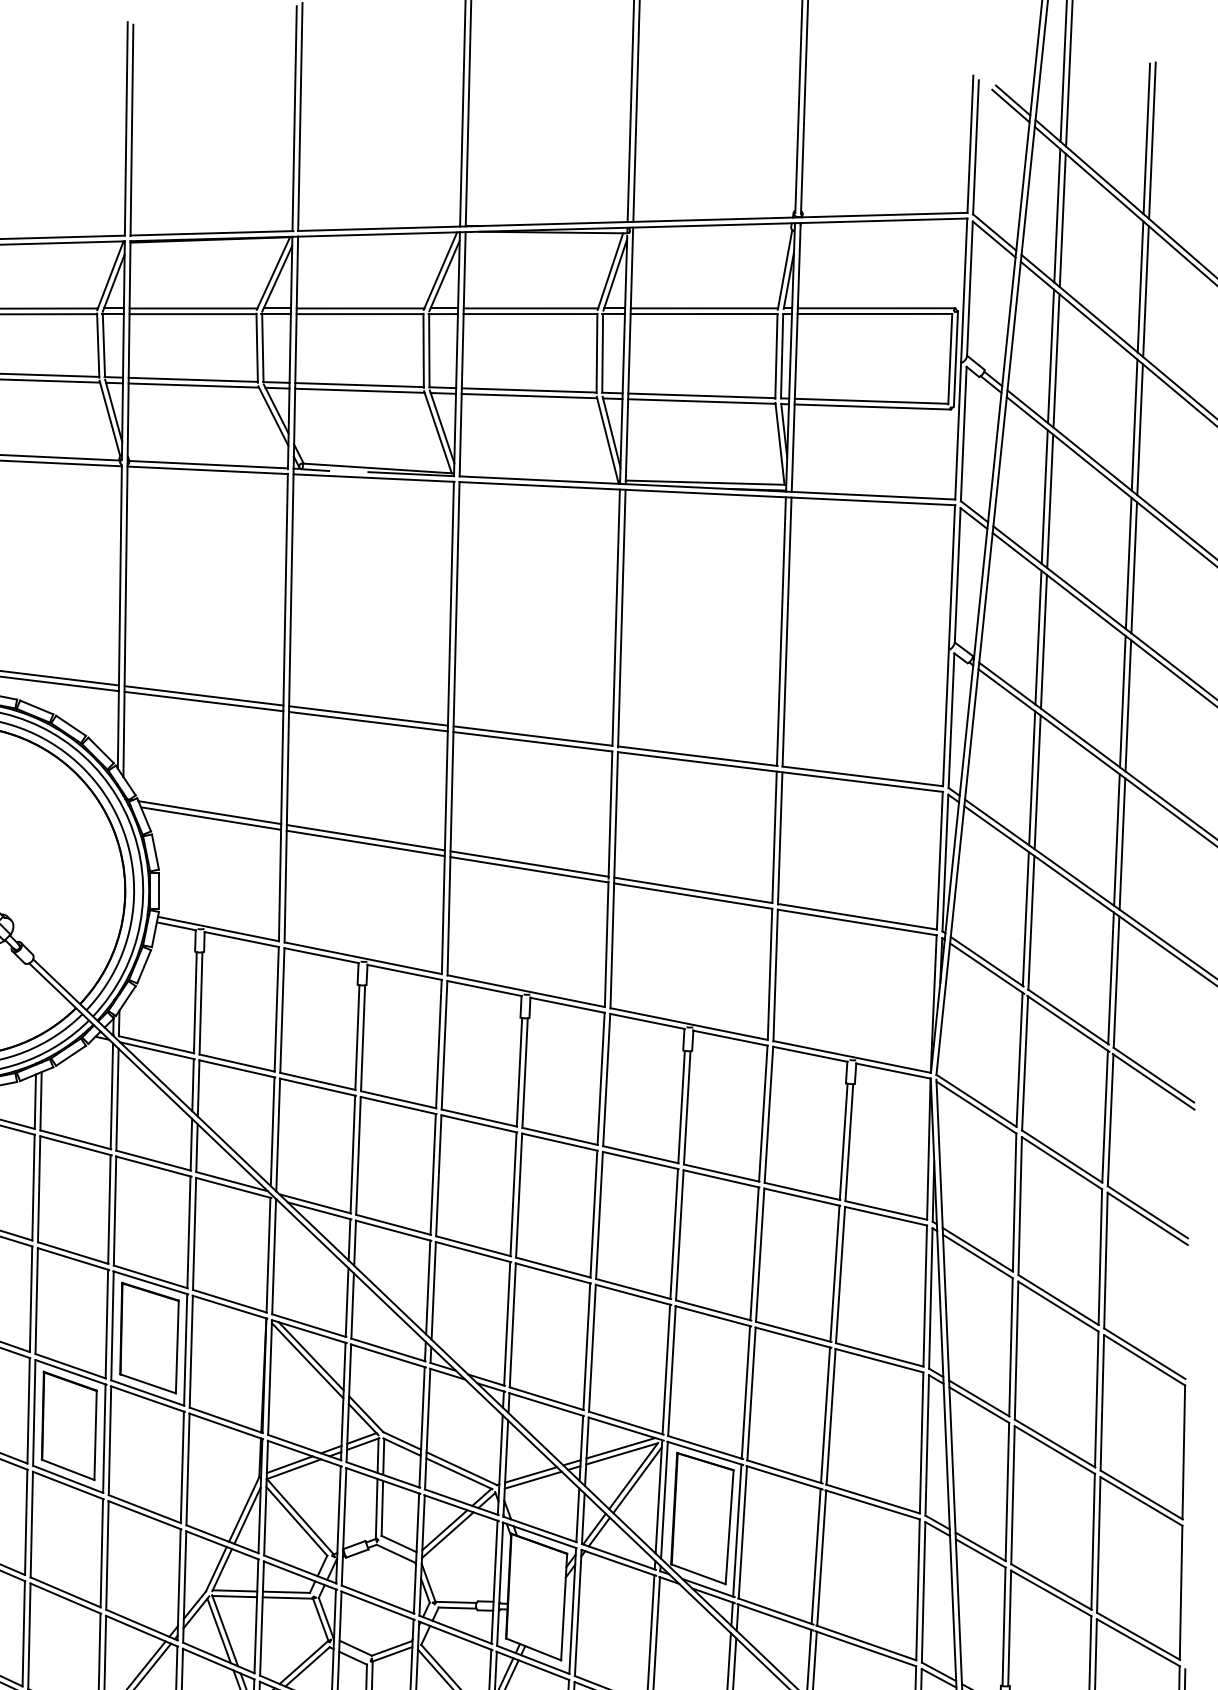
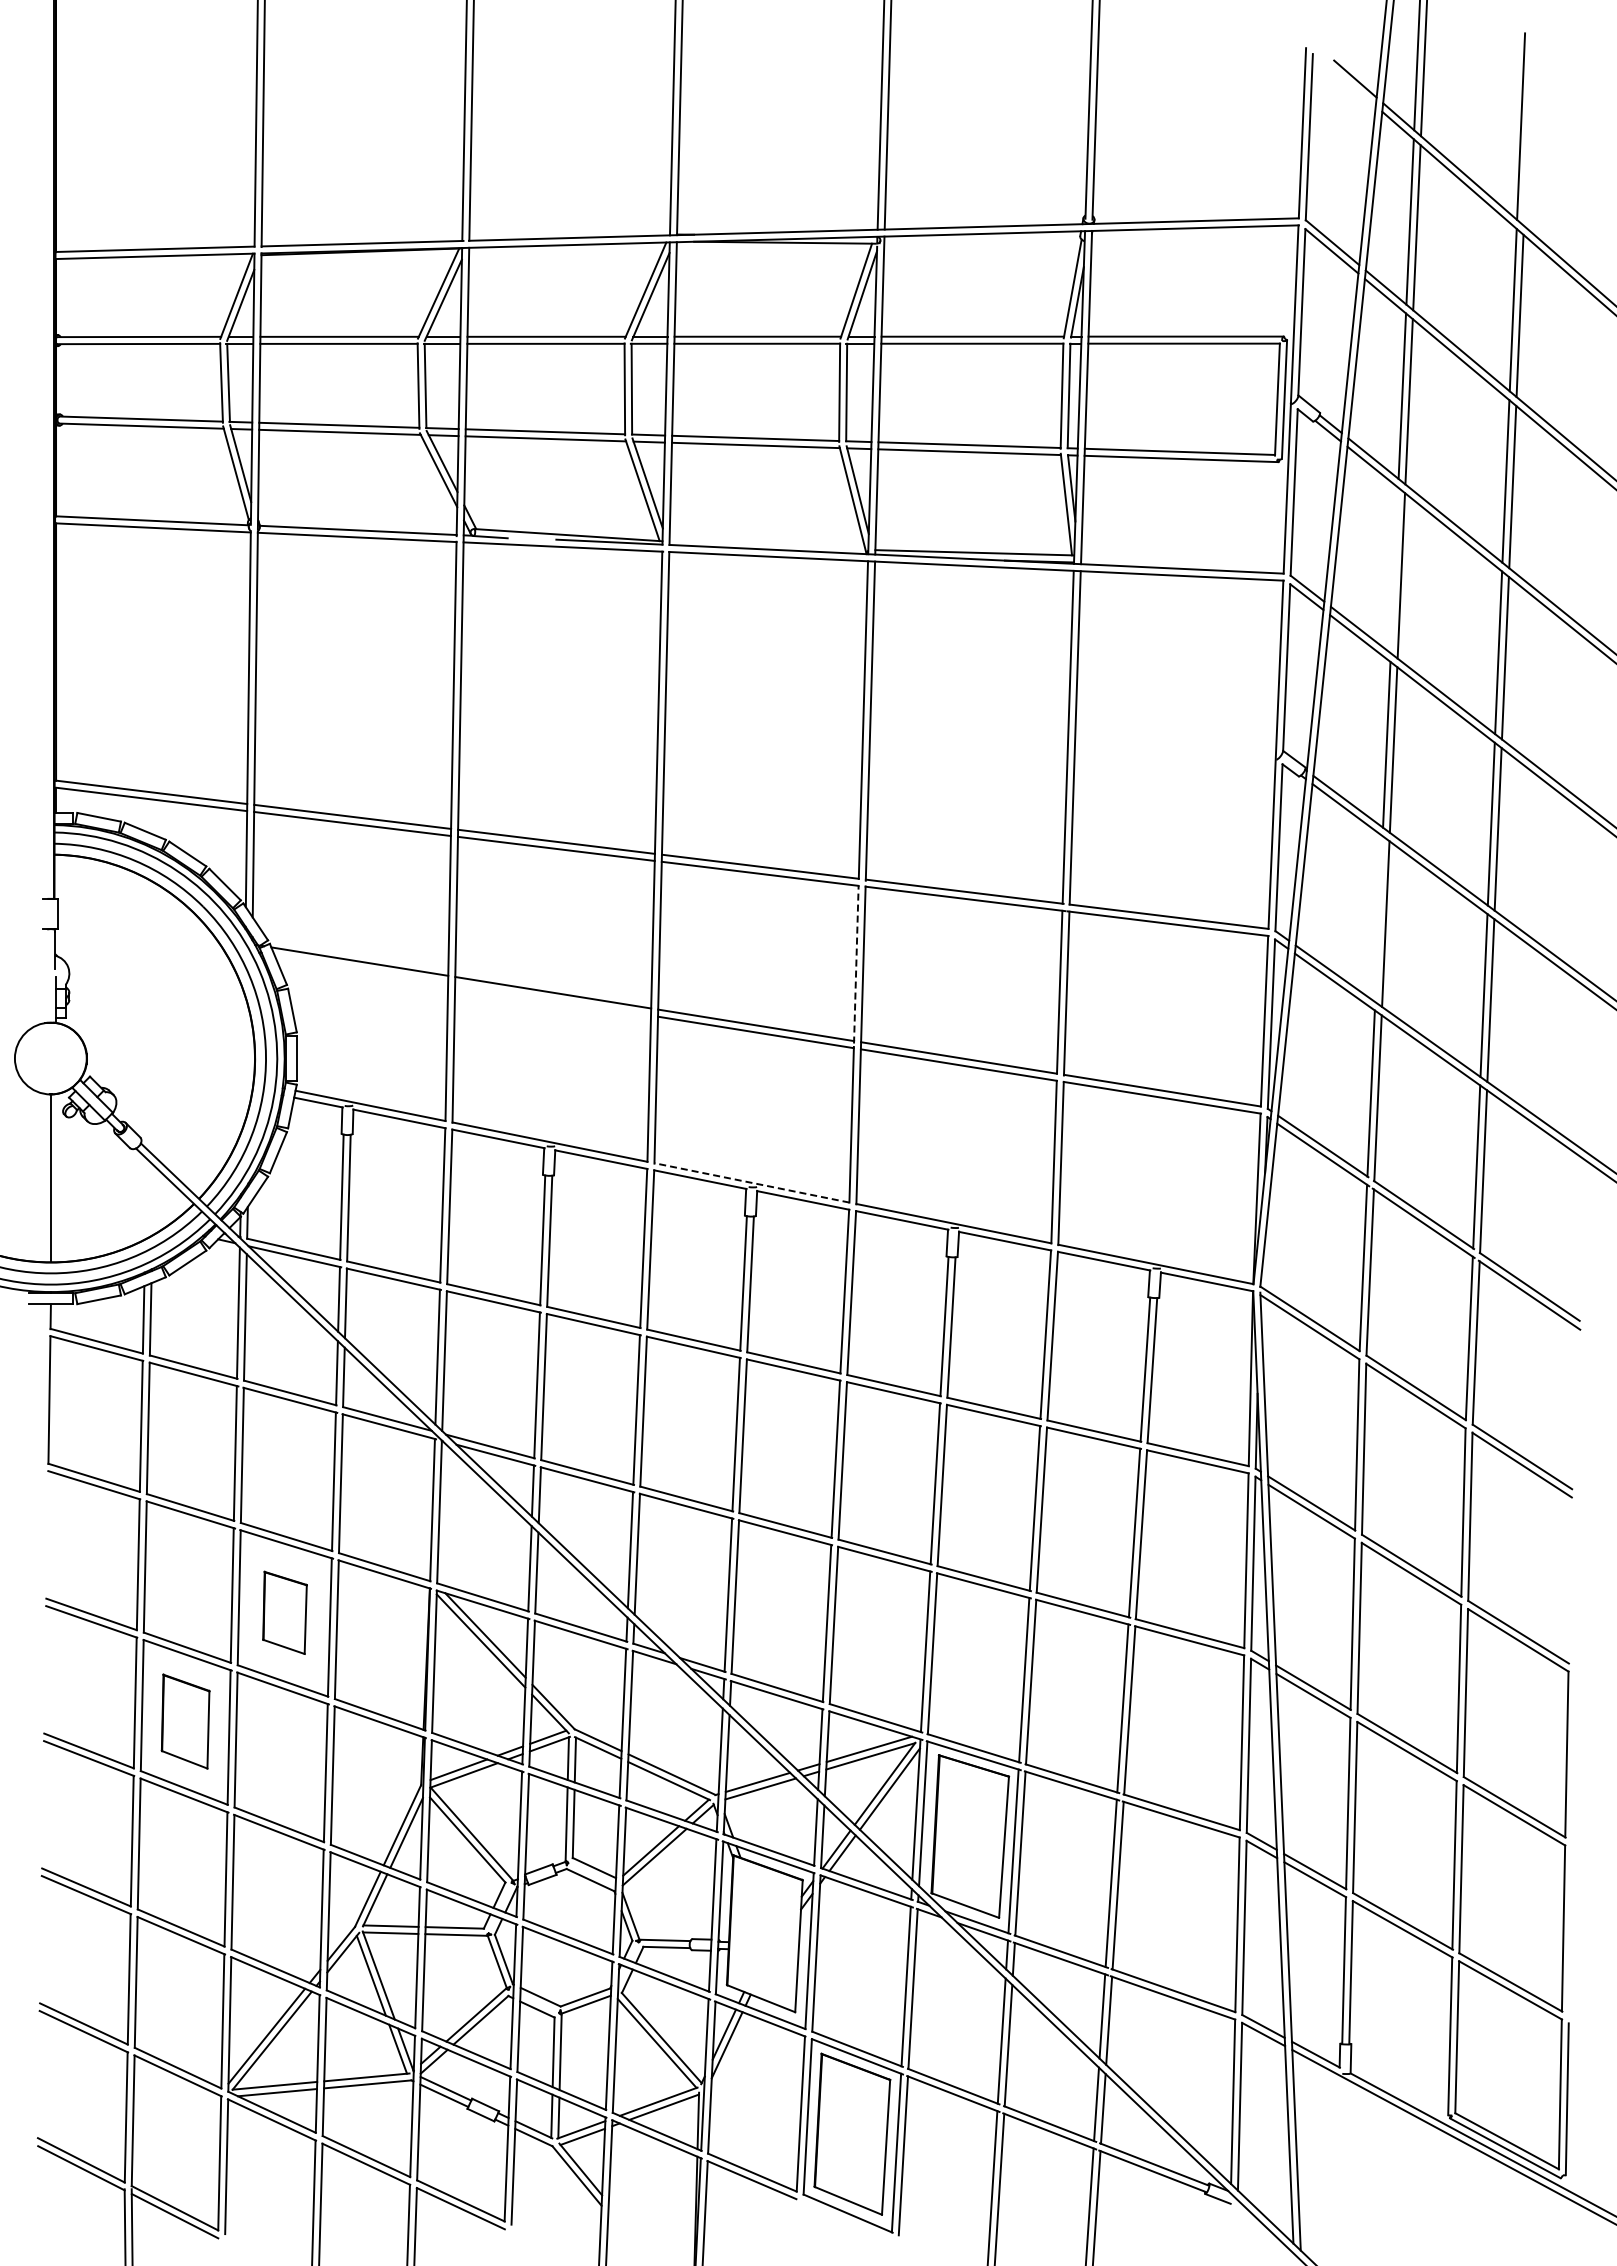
line: (1010, 105) -> (1352, 85), removed
line: (1152, 140) -> (1527, 128), removed
line: (1044, 497) -> (1394, 570), removed
line: (1031, 778) -> (1378, 919), removed
line: (610, 814) -> (856, 964), solid -> dashed
line: (211, 818) -> (361, 968), removed
line: (366, 843) -> (553, 999), removed
line: (525, 990) -> (751, 1182), solid -> dashed
part: (149, 1337) -> (284, 1612), size x0.6
part: (69, 1425) -> (185, 1721), size x0.7

